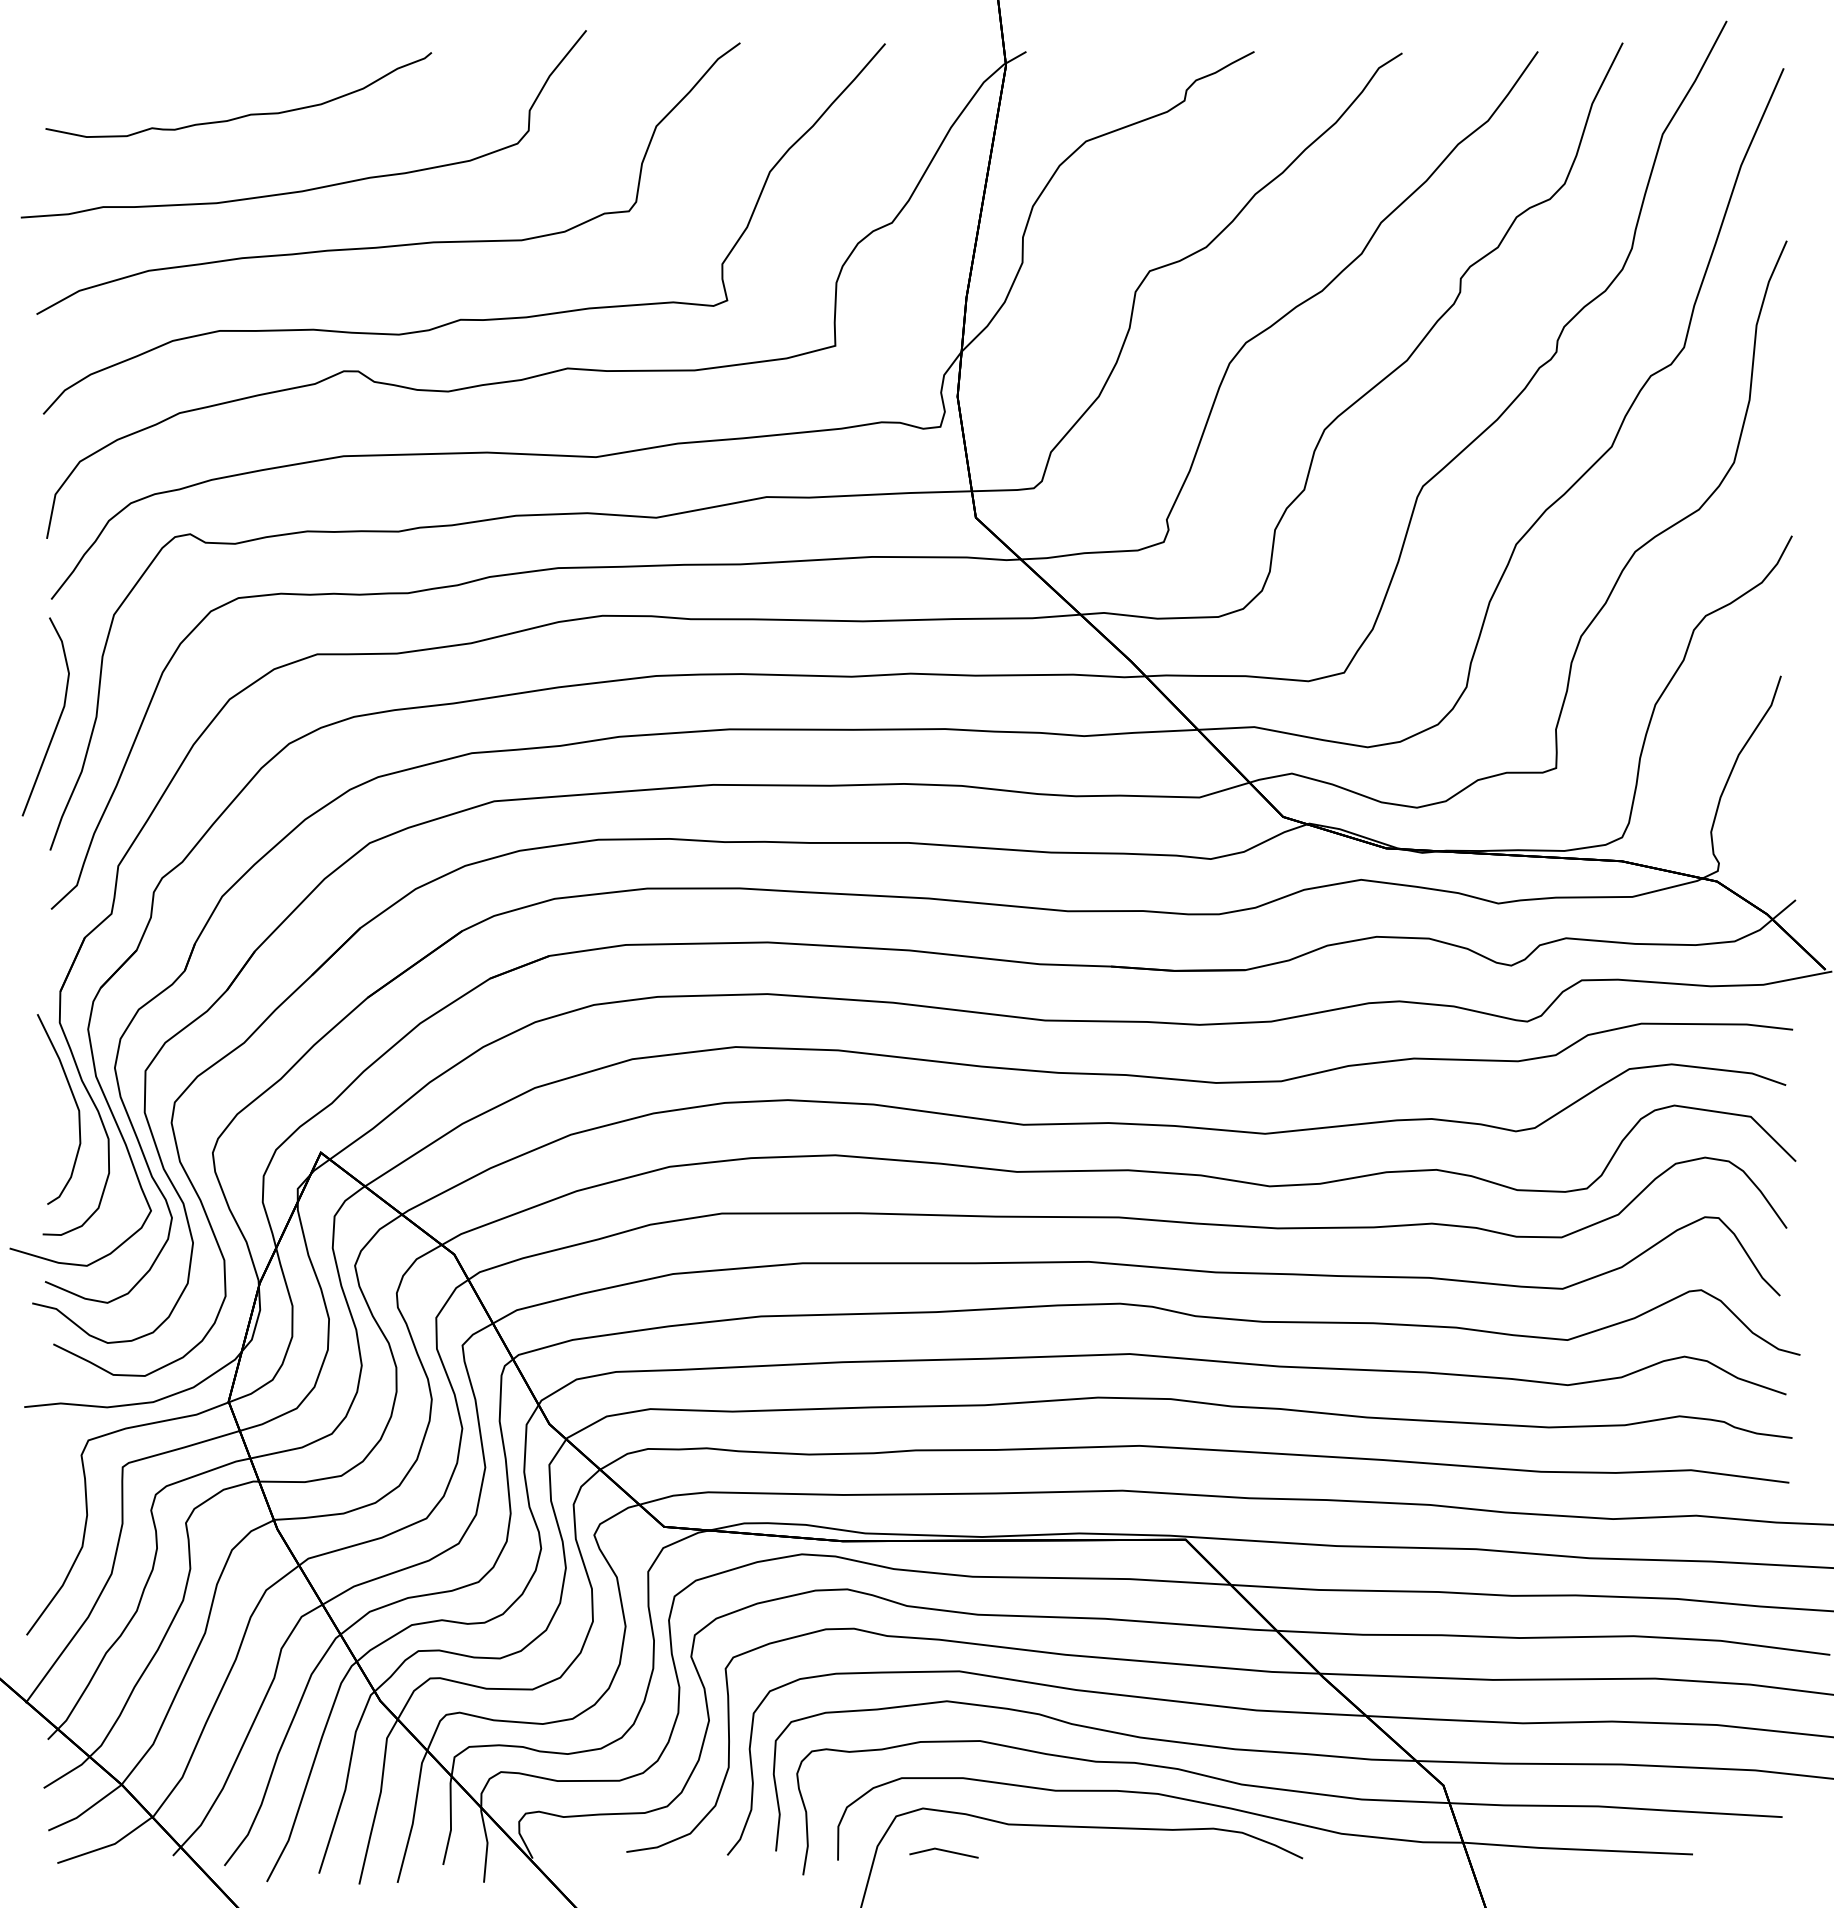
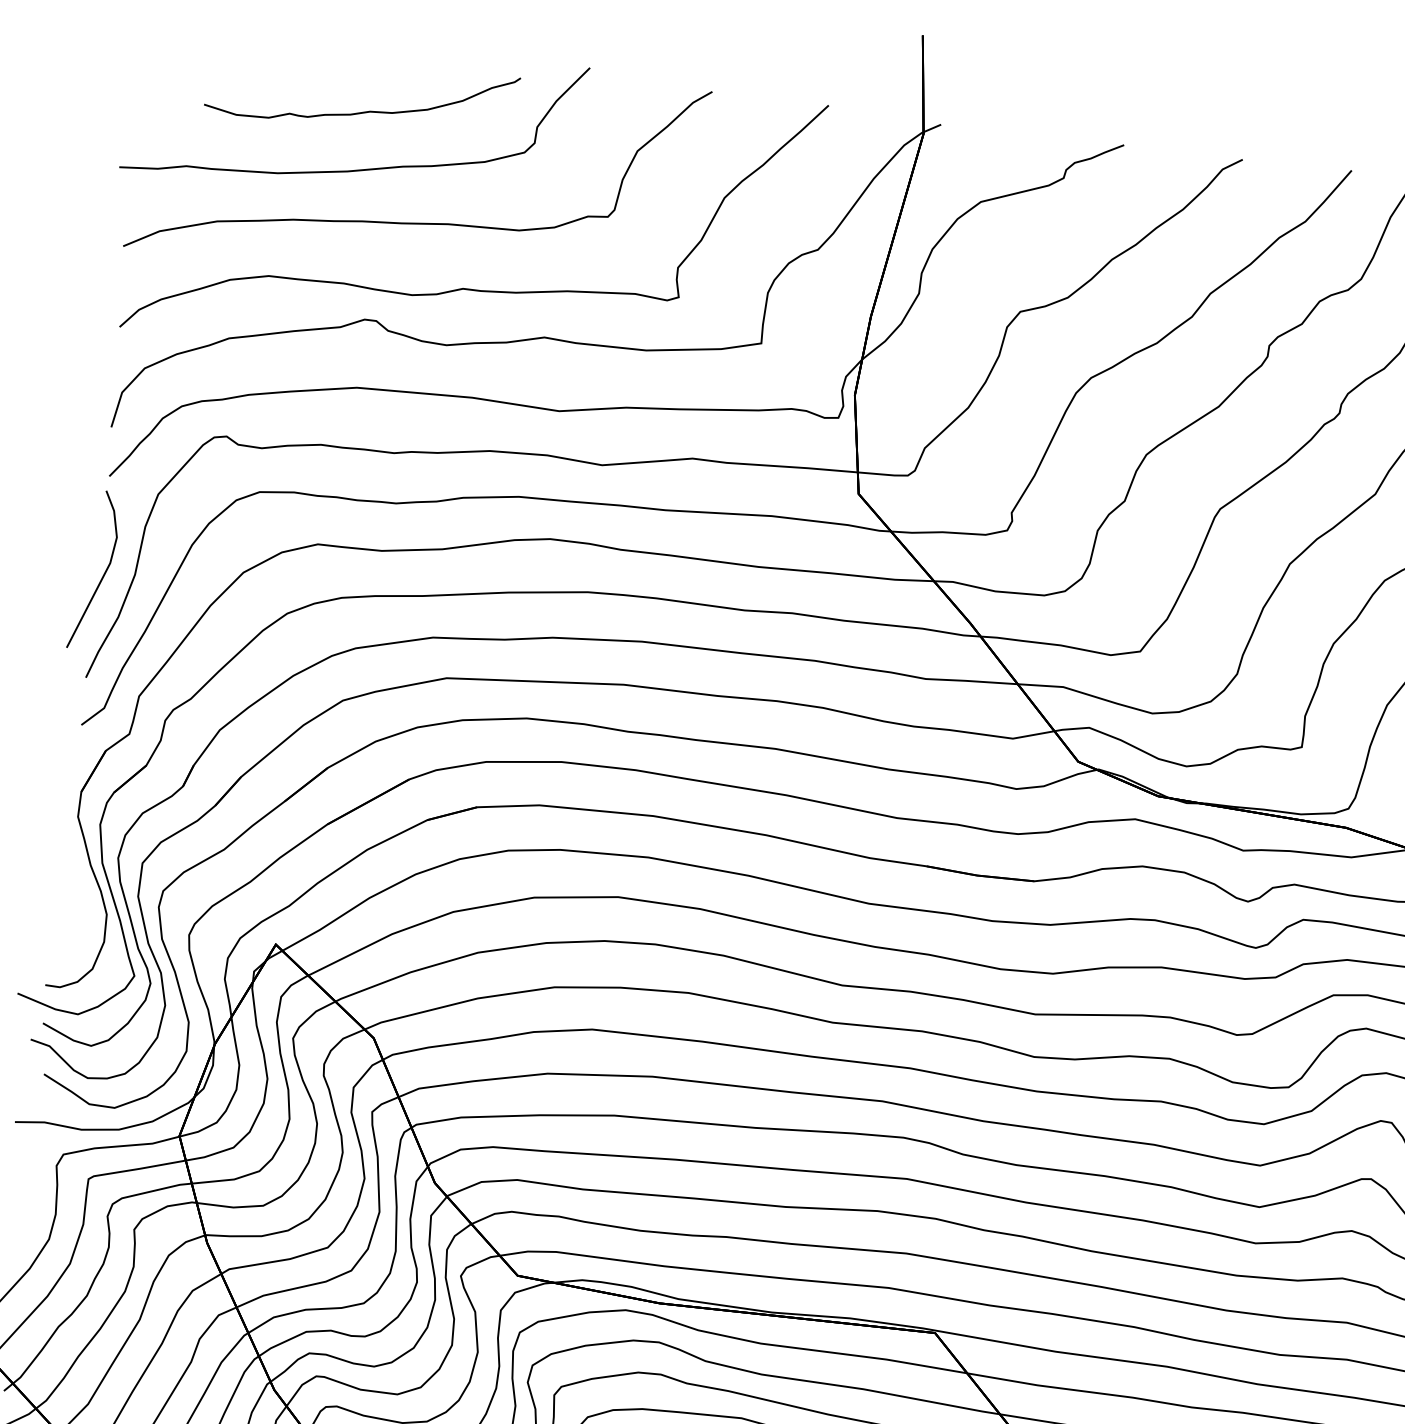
part: (246, 114) -> (366, 111), moved
part: (75, 1104) -> (83, 883), removed

